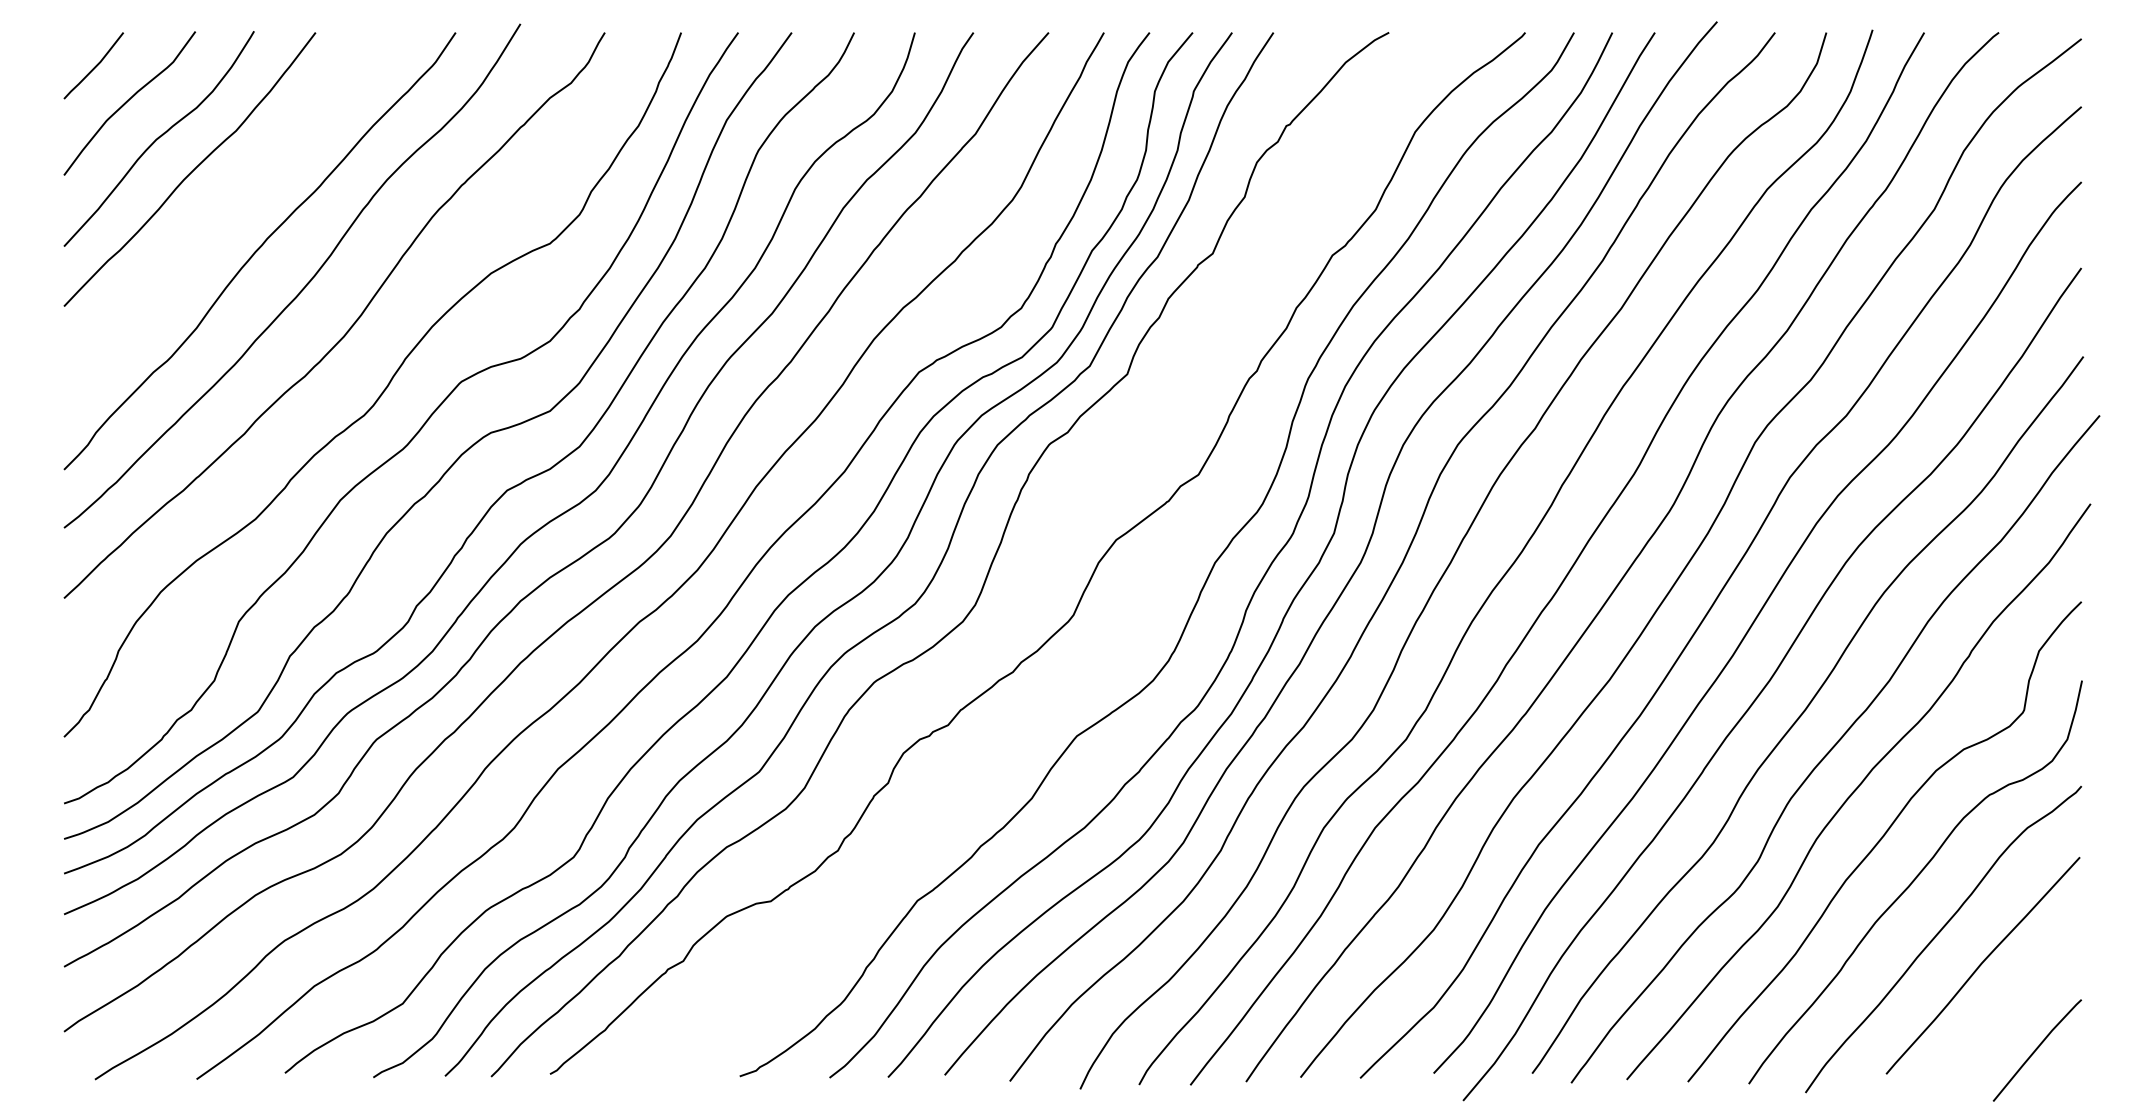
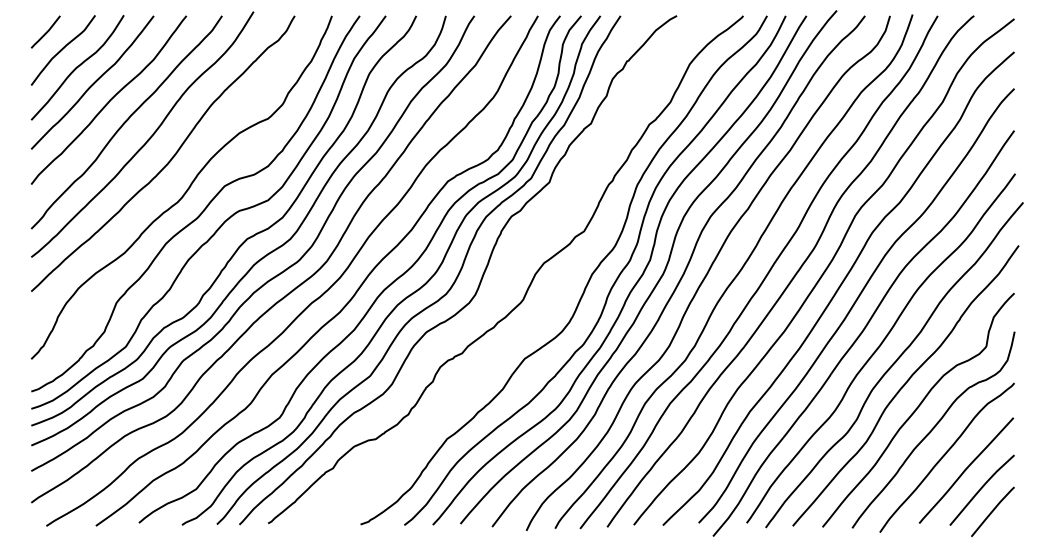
curve: (224, 204) -> (109, 99), added
line: (2013, 1004) -> (981, 489), added

